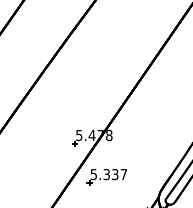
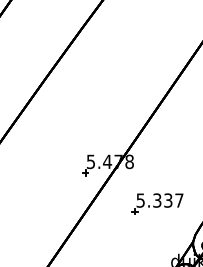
part: (106, 177) -> (156, 204), moved

